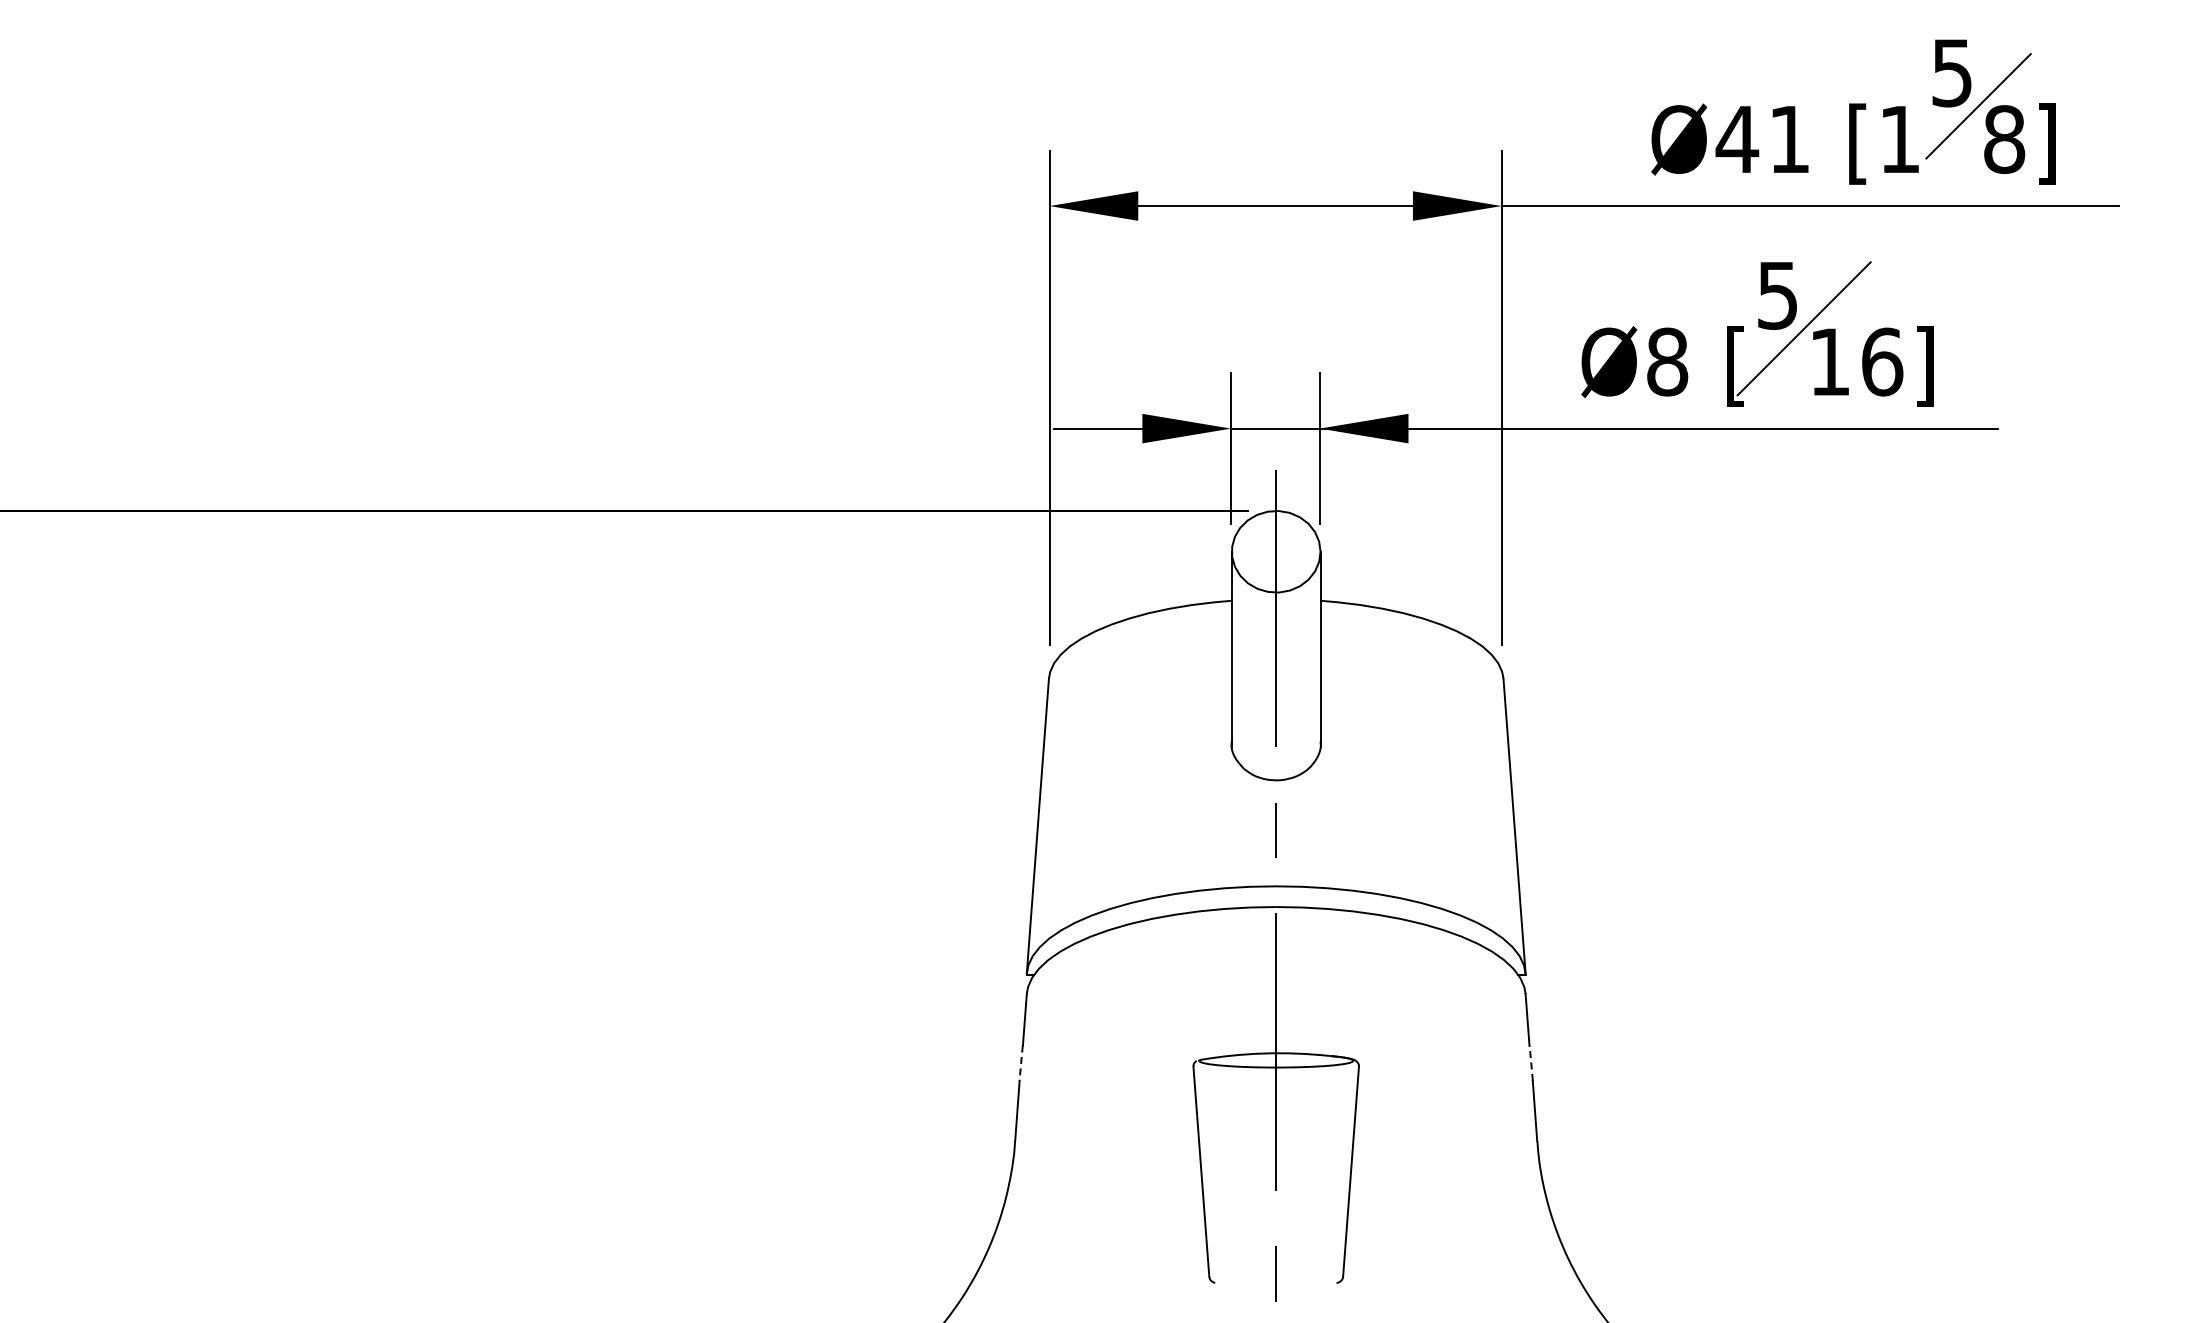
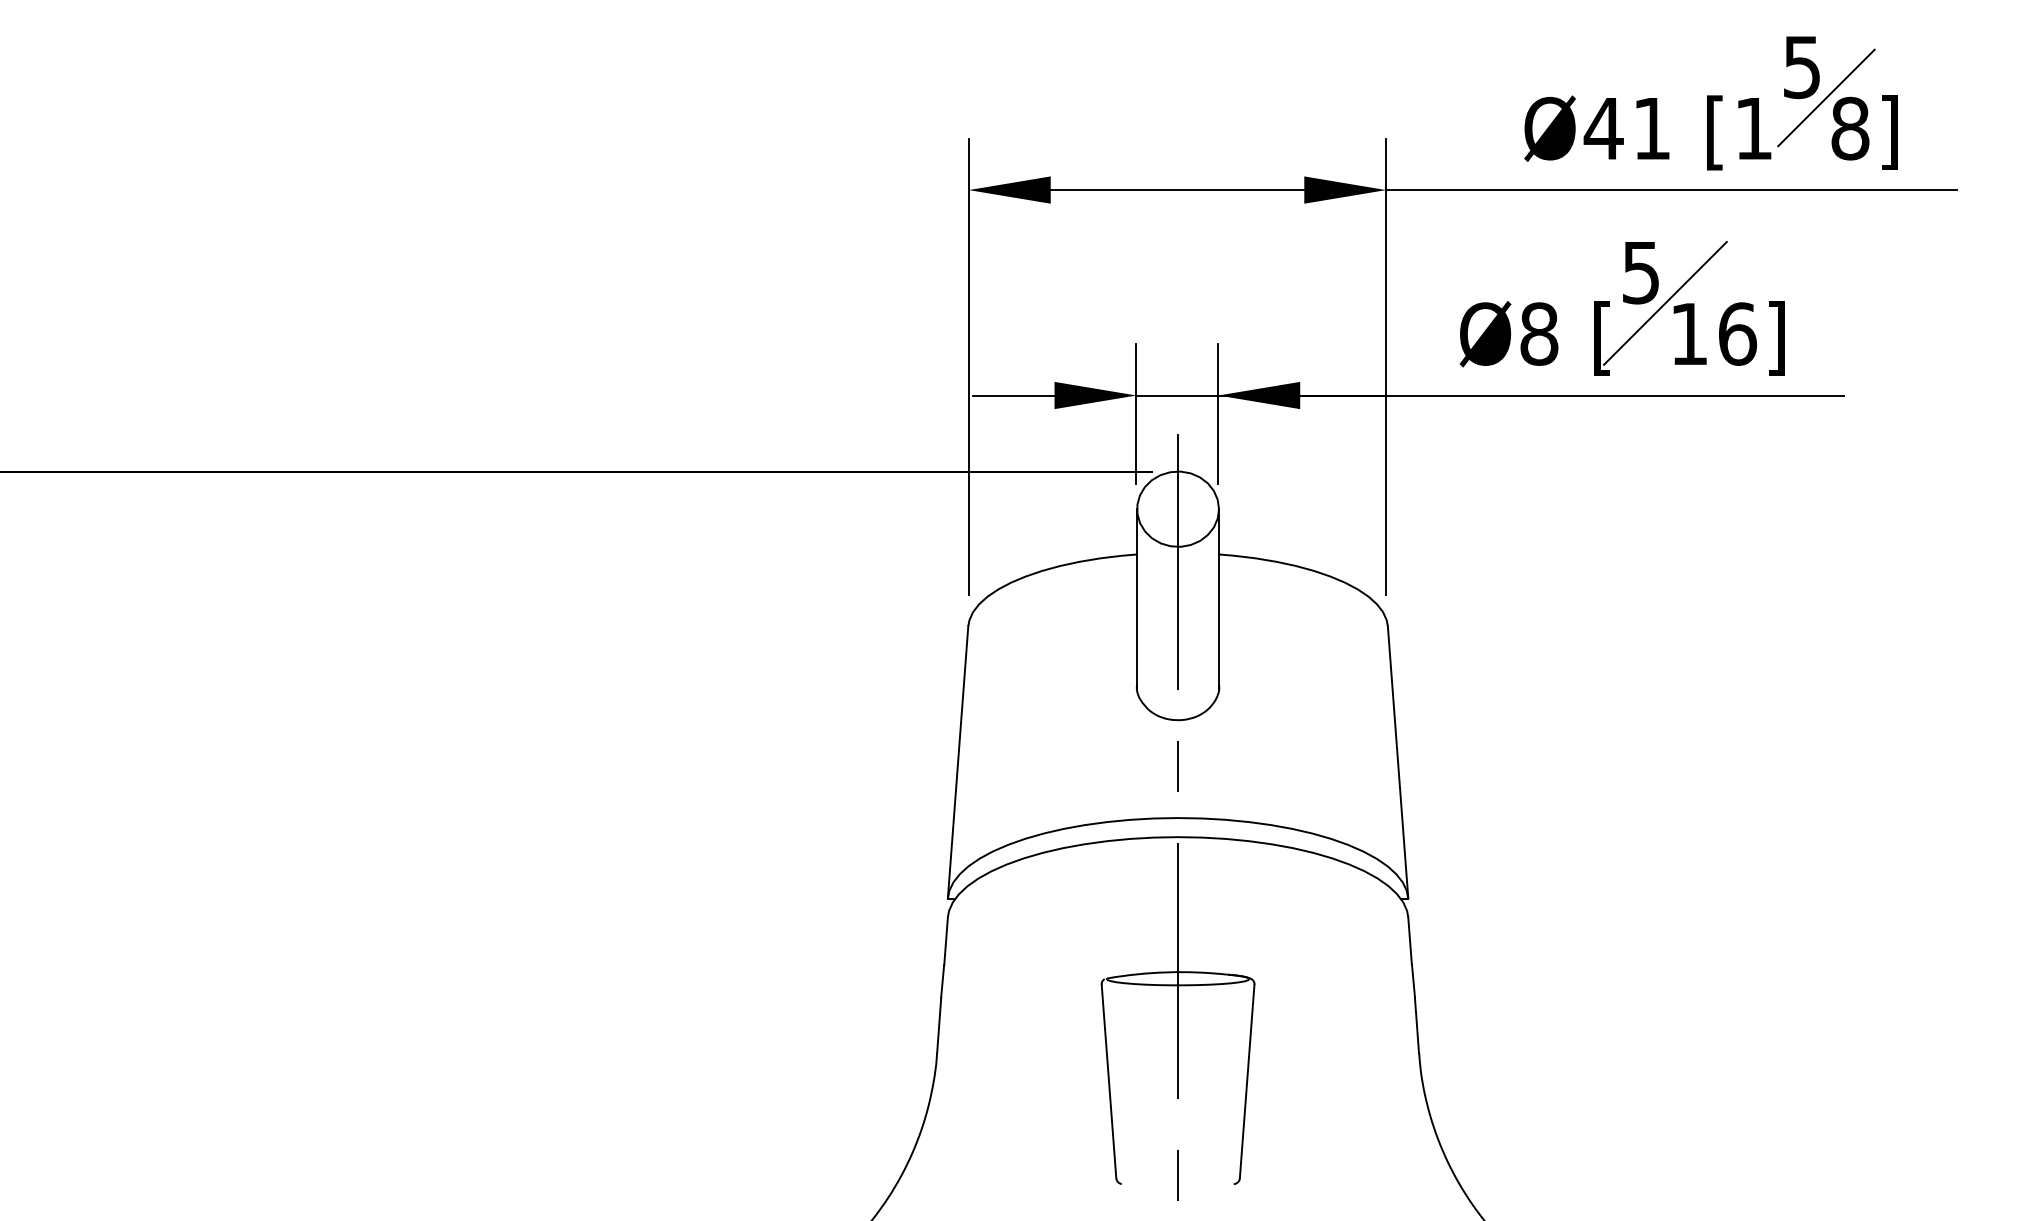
line: (1021, 1063) -> (942, 981), dashed -> solid
line: (1531, 1063) -> (1413, 981), dashed -> solid

